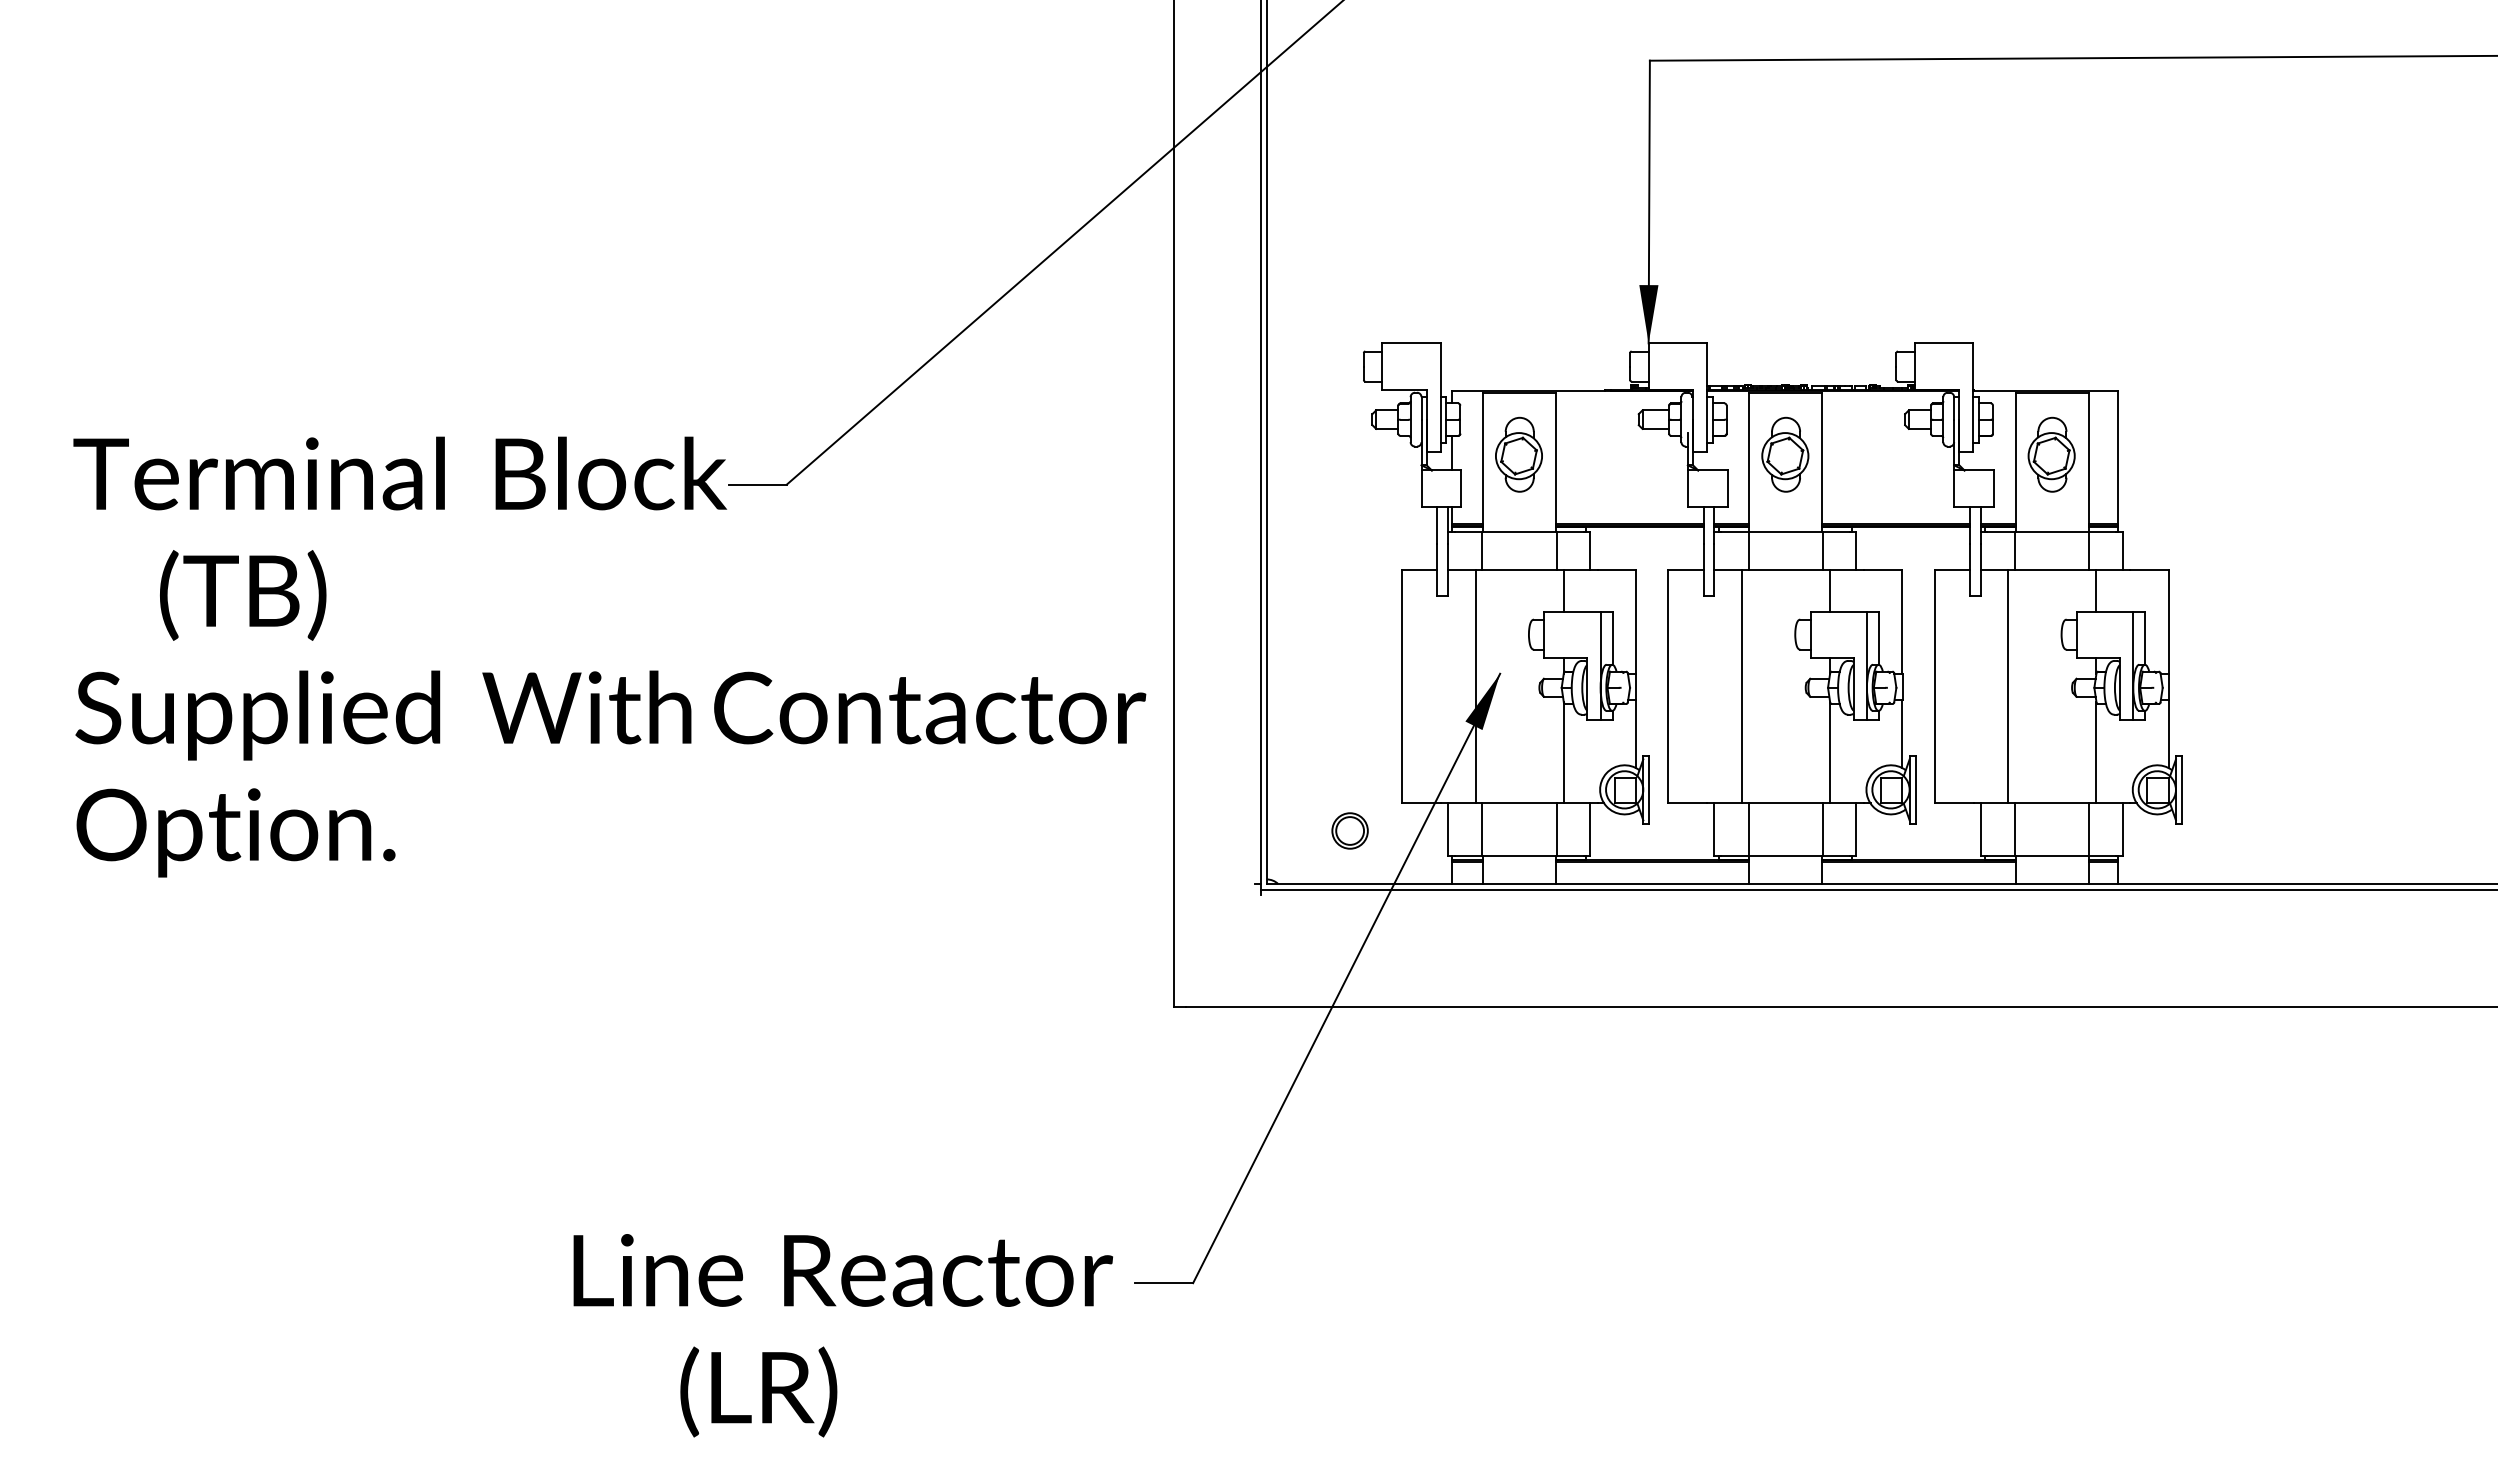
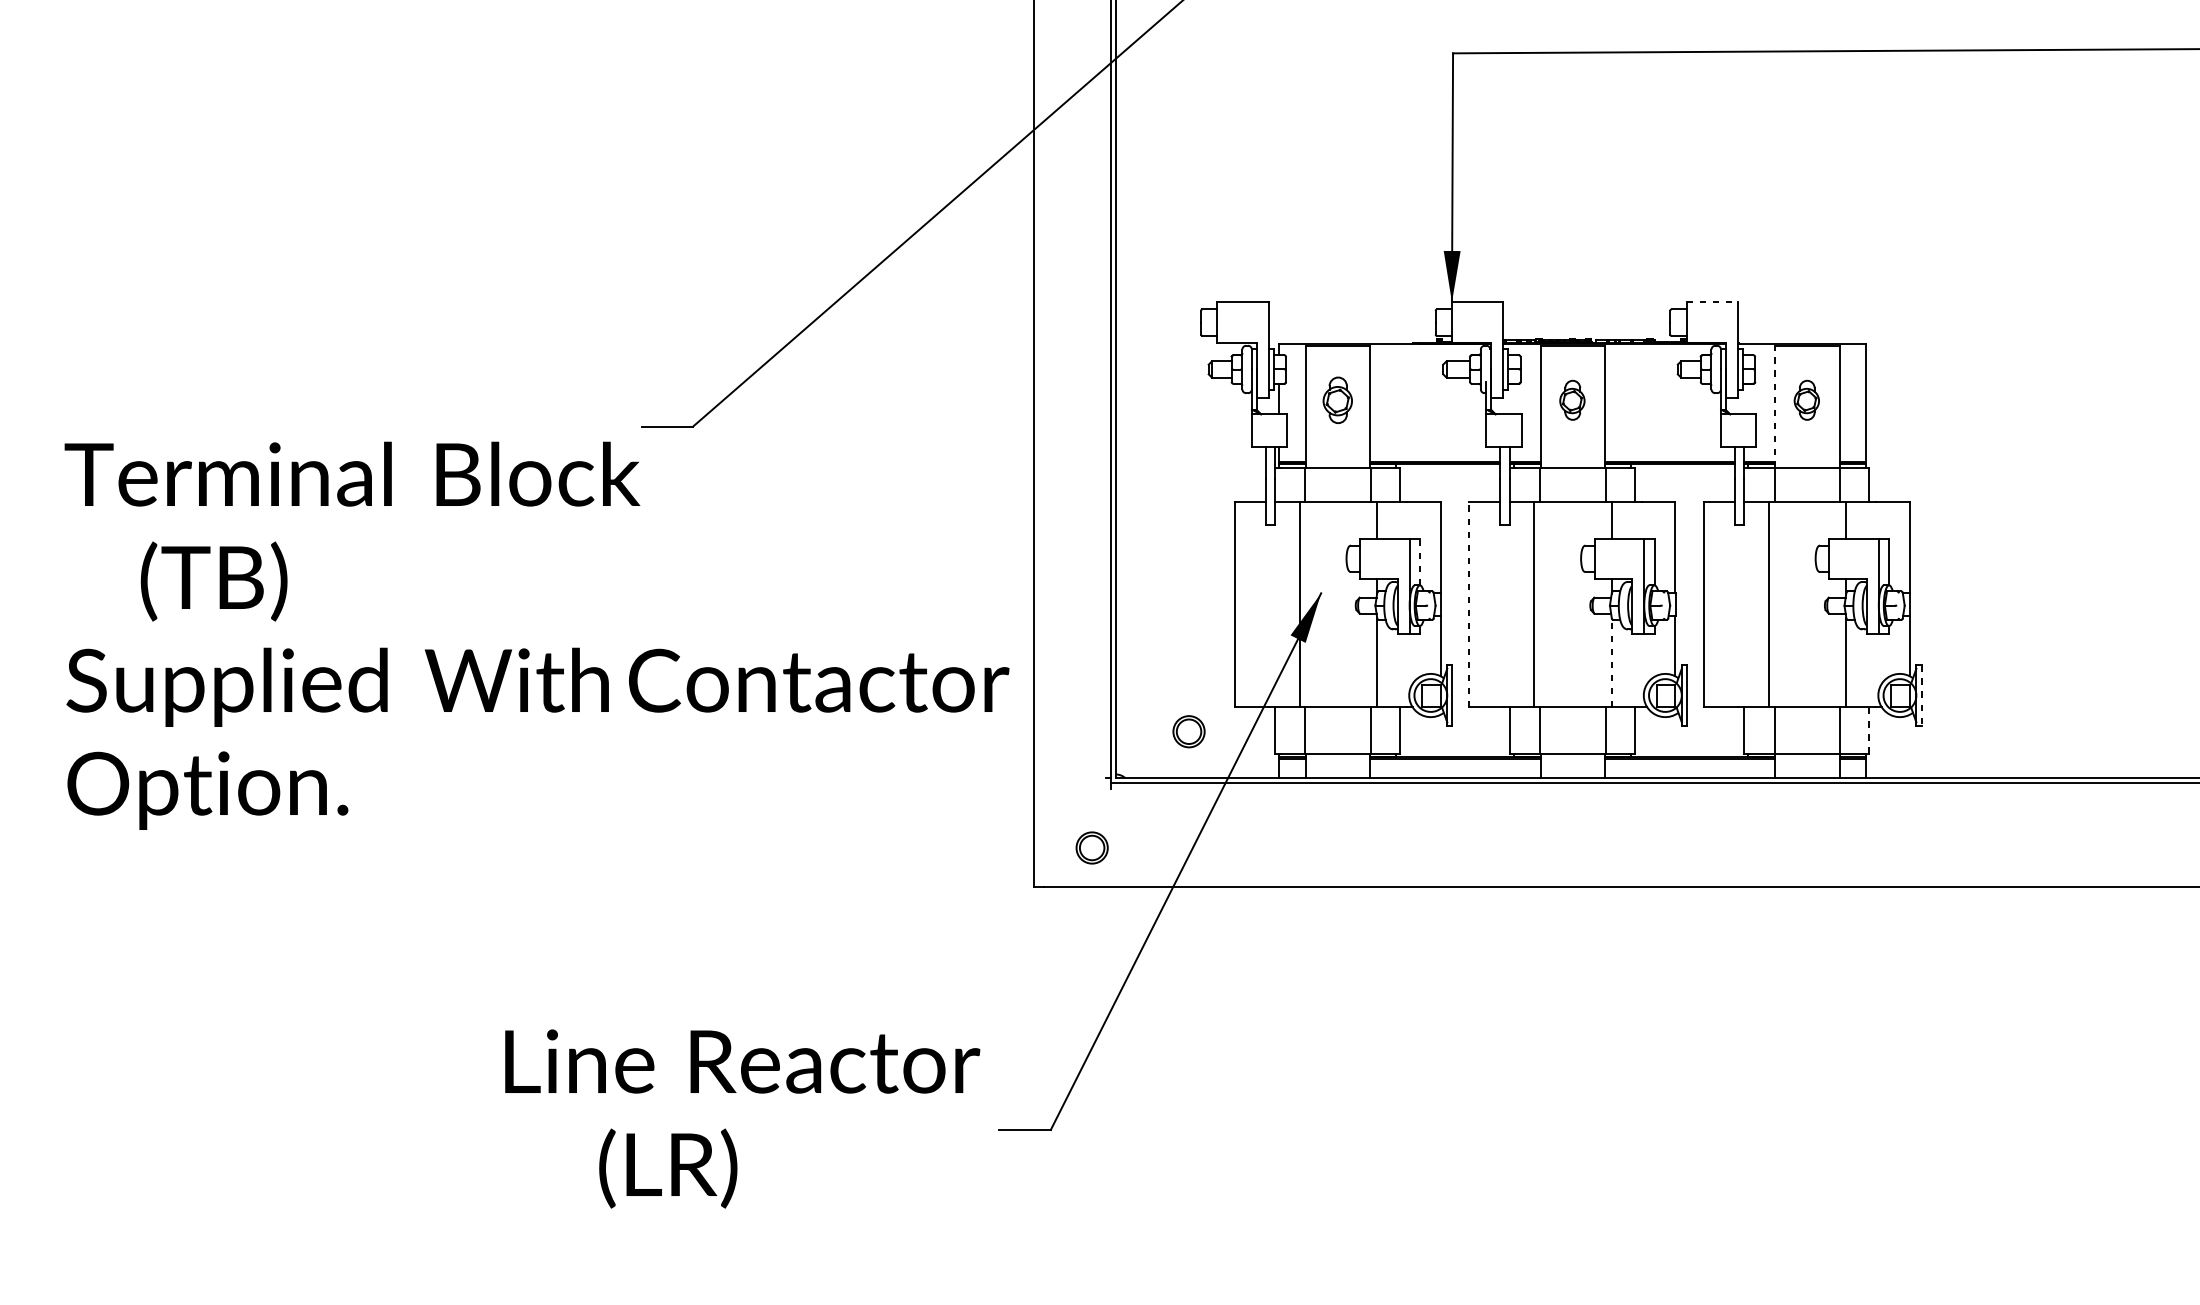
line: (1944, 343) -> (1712, 302), solid -> dashed
part: (1518, 454) -> (1337, 400), size x0.7
part: (1785, 454) -> (1572, 400), size x0.6
part: (2051, 454) -> (1806, 400), size x0.6
line: (2015, 461) -> (1775, 406), solid -> dashed
line: (1612, 638) -> (1420, 562), solid -> dashed
text: (609, 656) -> (536, 635), moved
line: (1668, 686) -> (1469, 604), solid -> dashed
line: (1830, 752) -> (1612, 662), solid -> dashed
line: (2181, 790) -> (1921, 696), solid -> dashed
line: (2122, 829) -> (1869, 730), solid -> dashed
part: (1239, 962) -> (1091, 847), added
text: (842, 1335) -> (741, 1118), moved

